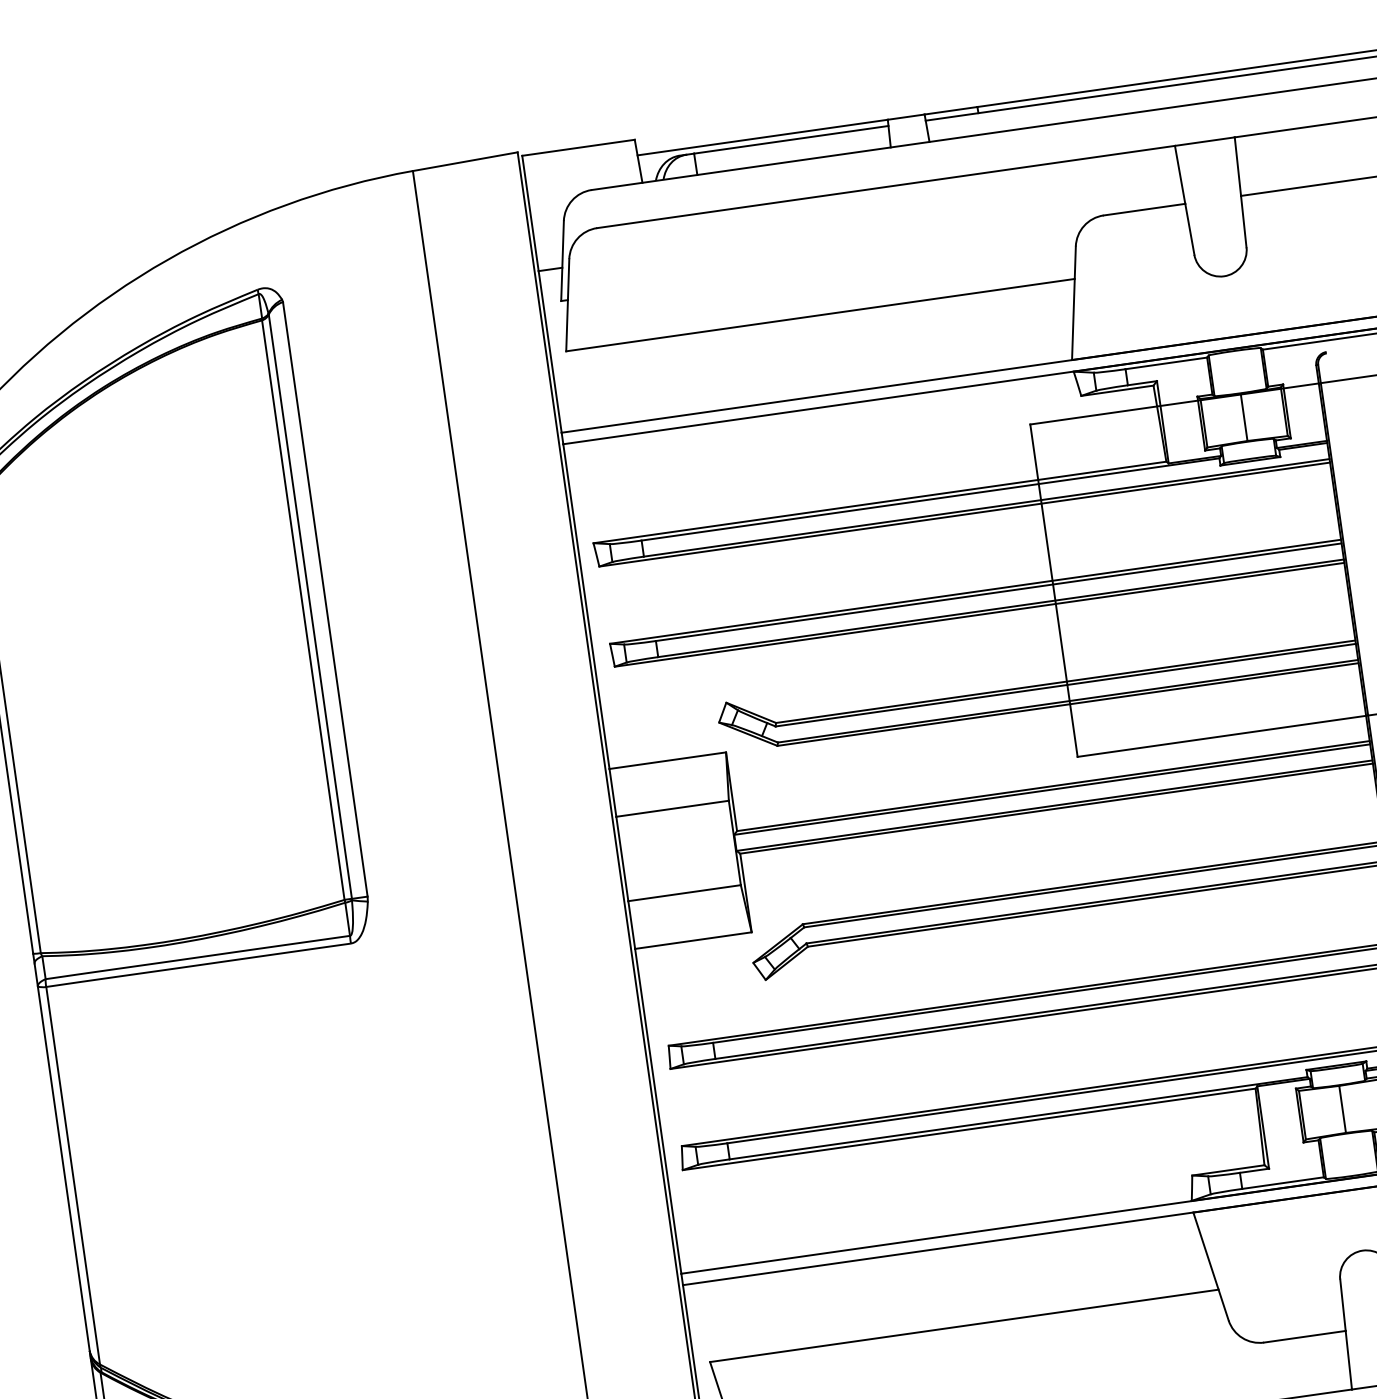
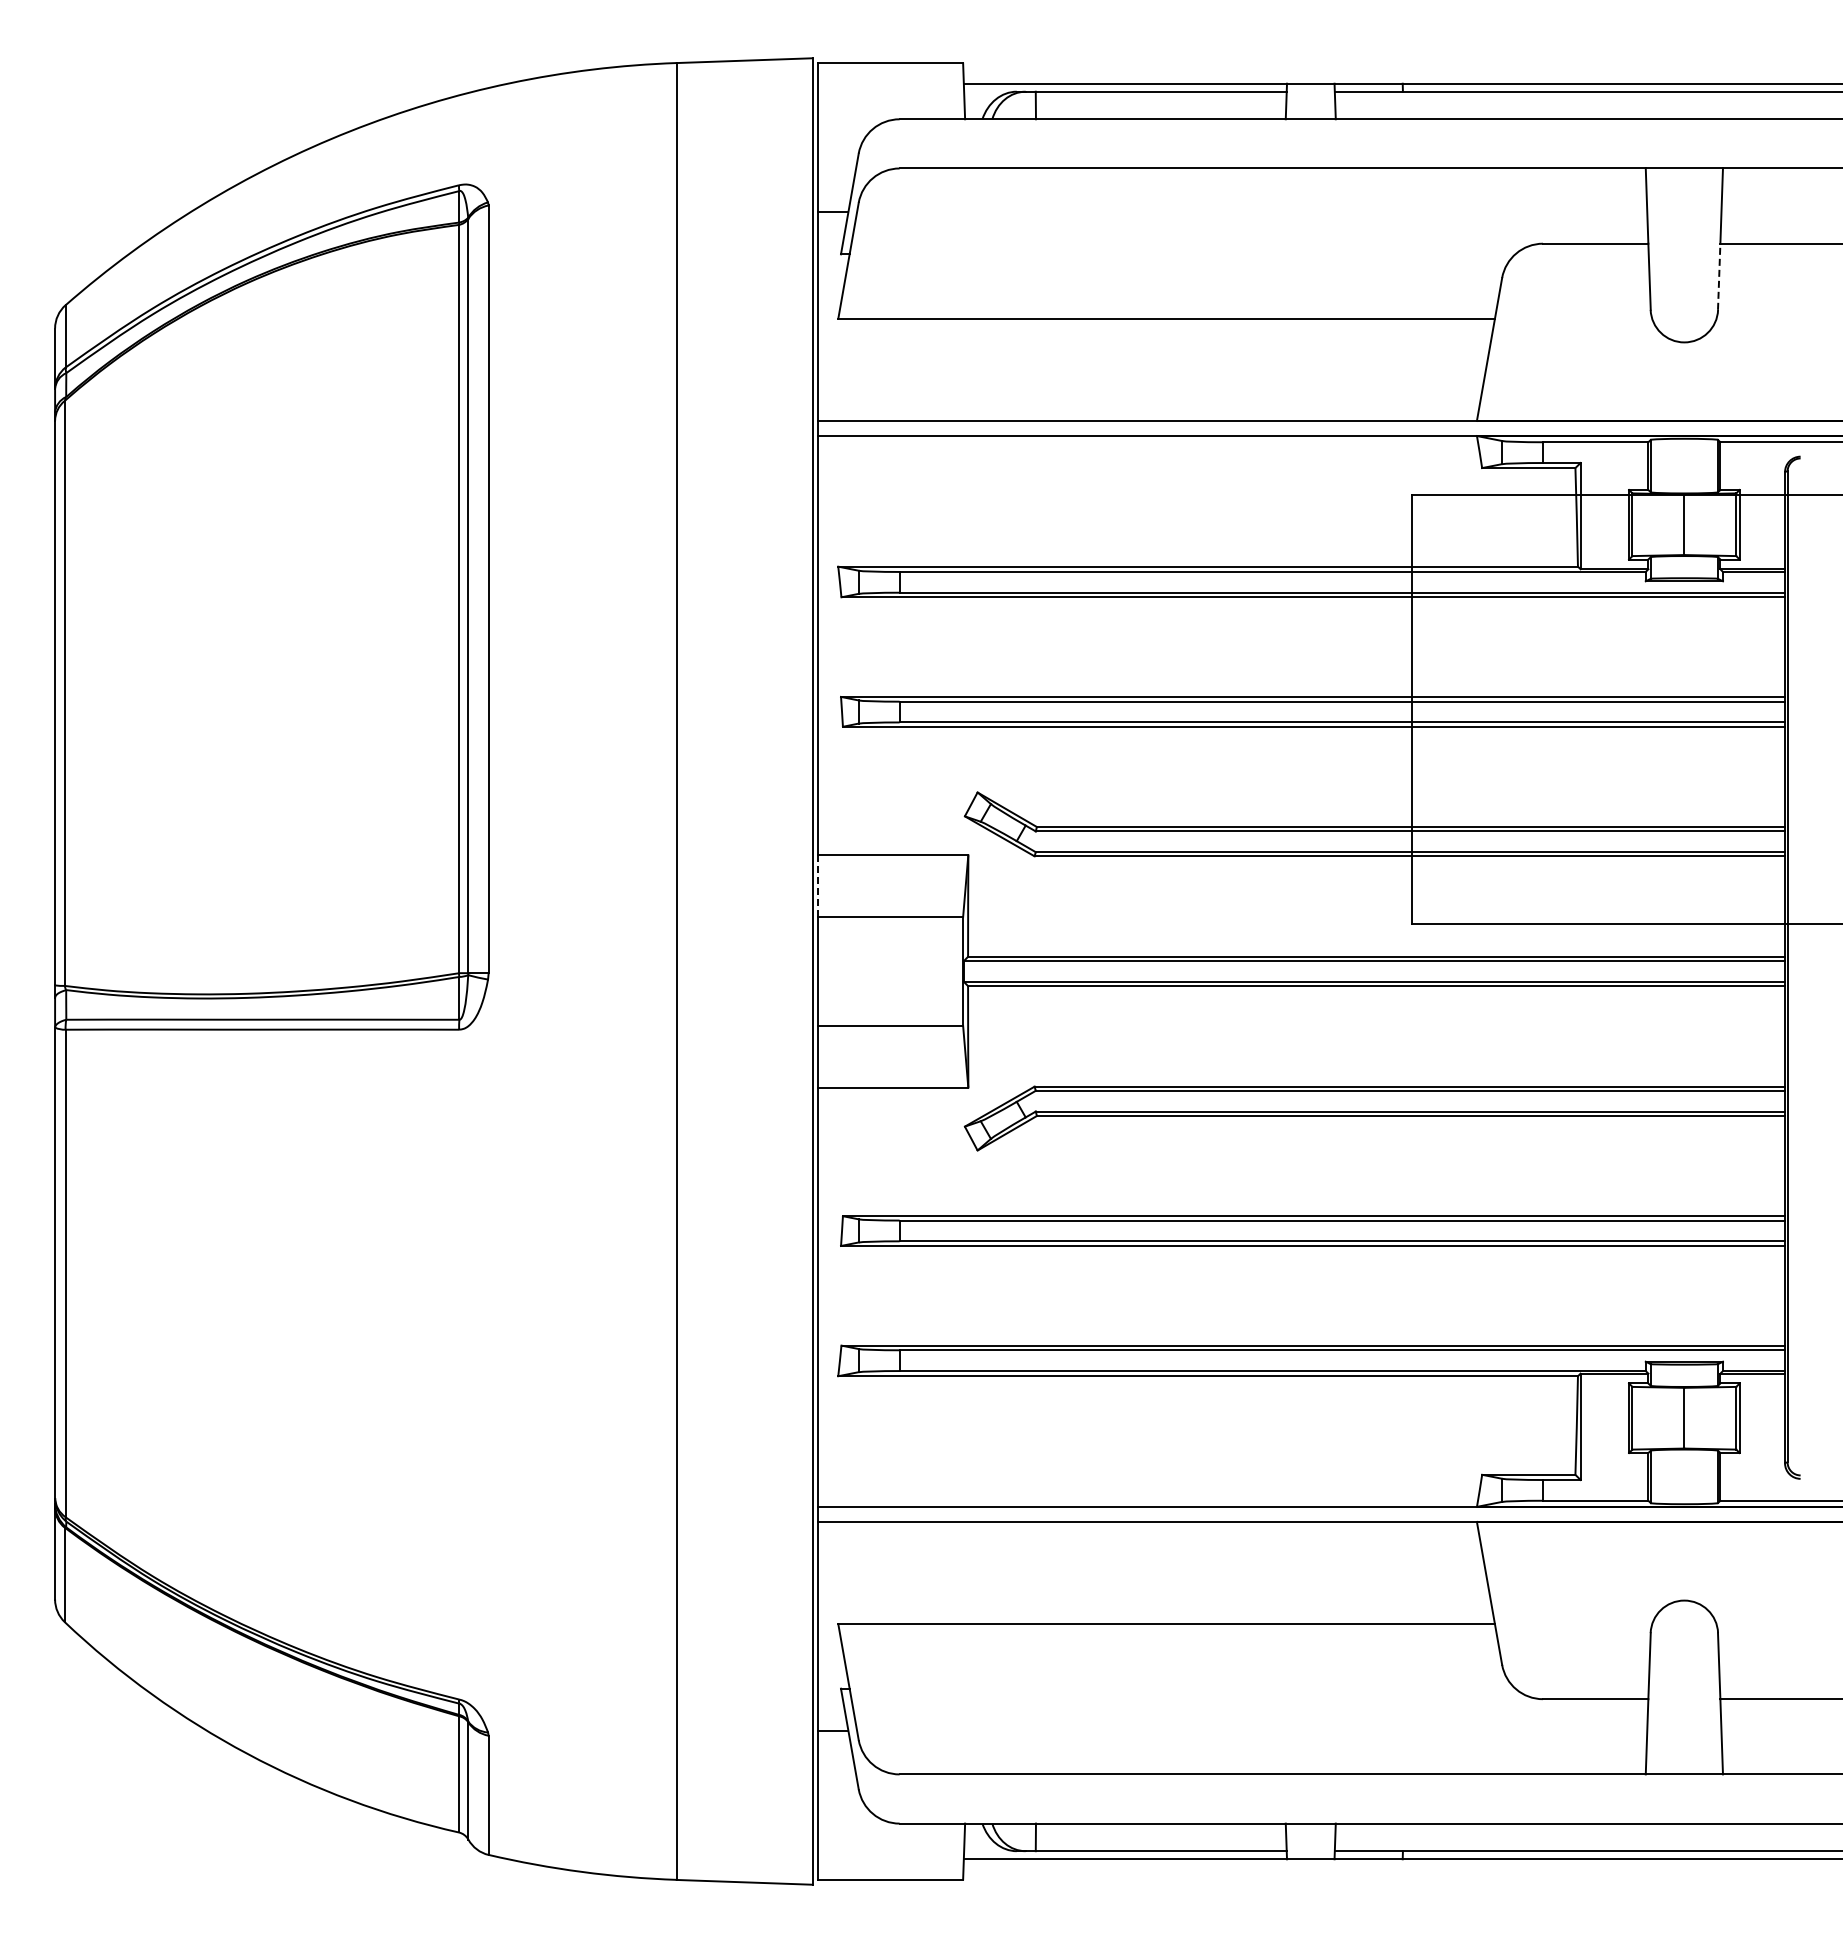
line: (1243, 221) -> (1719, 276), solid -> dashed
line: (612, 793) -> (817, 886), solid -> dashed

